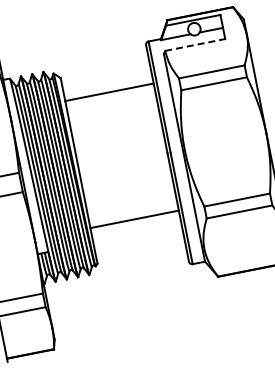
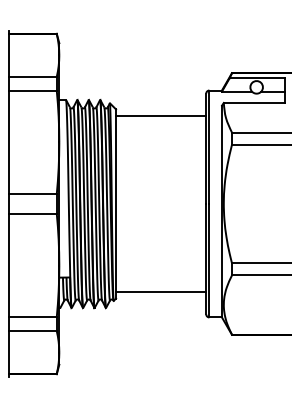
line: (195, 44) -> (254, 102), dashed -> solid
line: (109, 92) -> (161, 115), moved
line: (135, 219) -> (161, 292), moved

